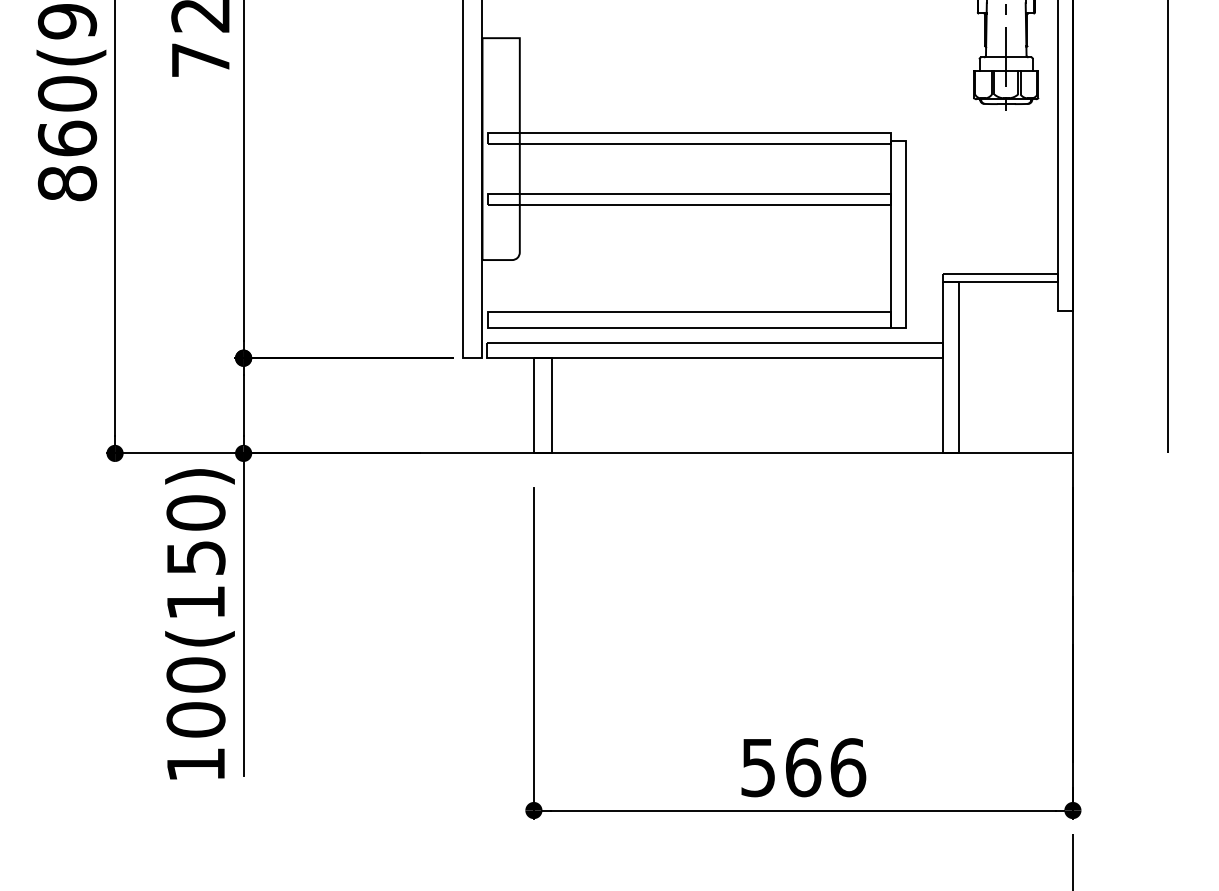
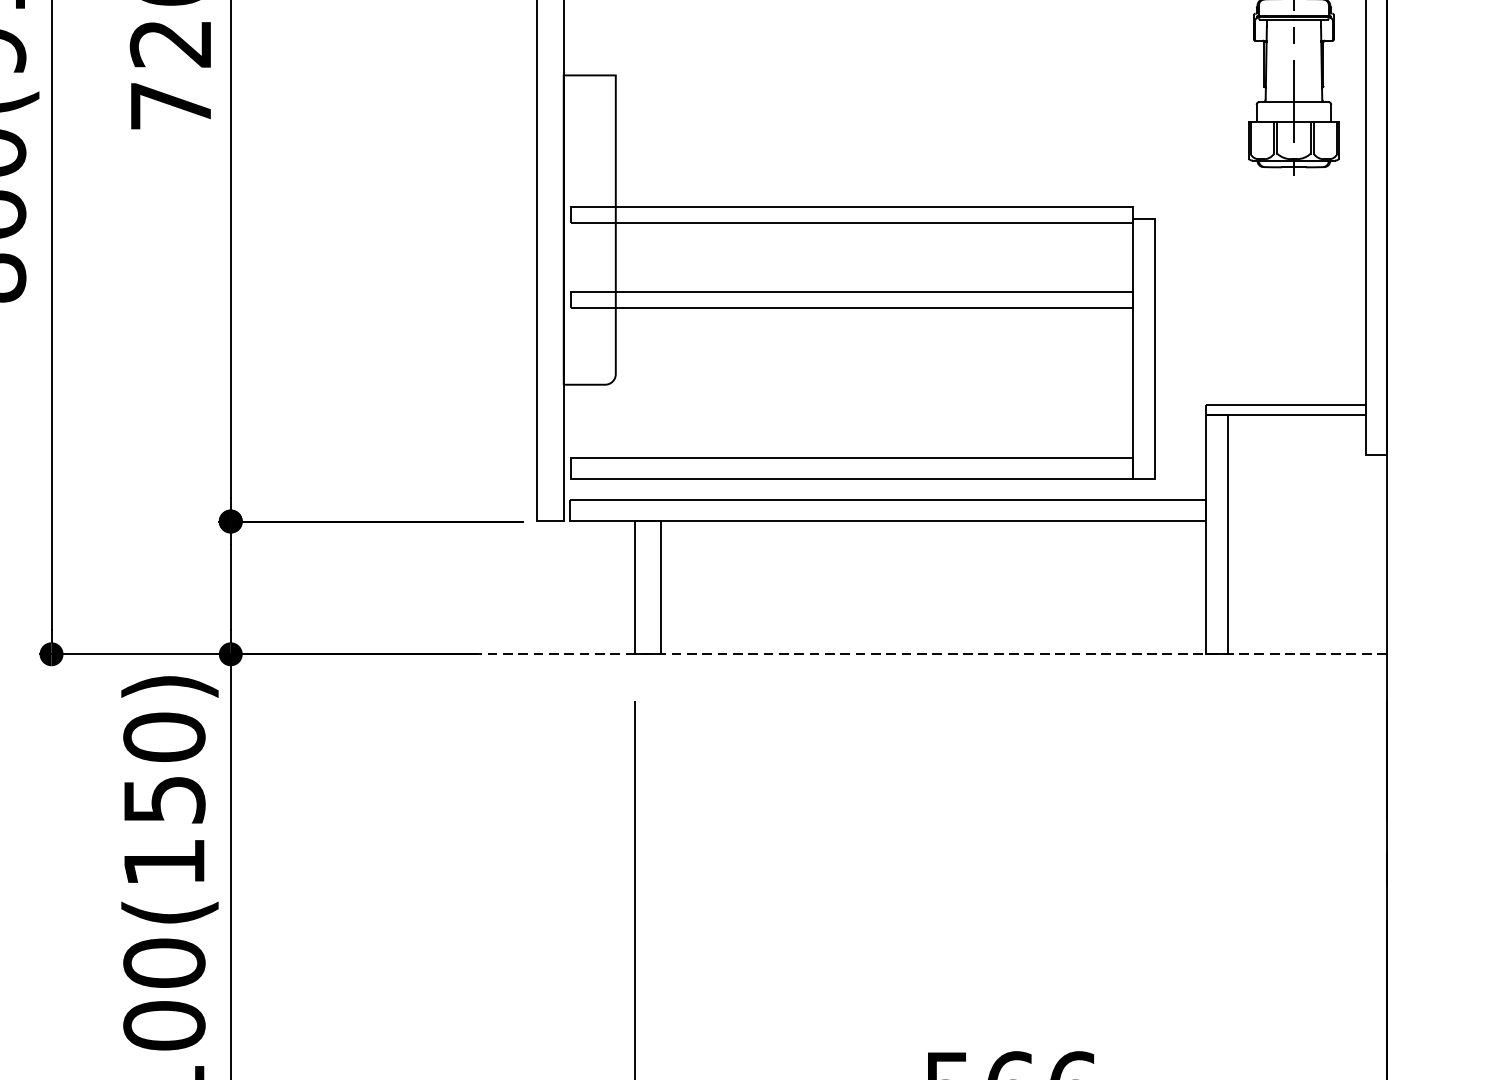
line: (706, 453) -> (876, 654), solid -> dashed

